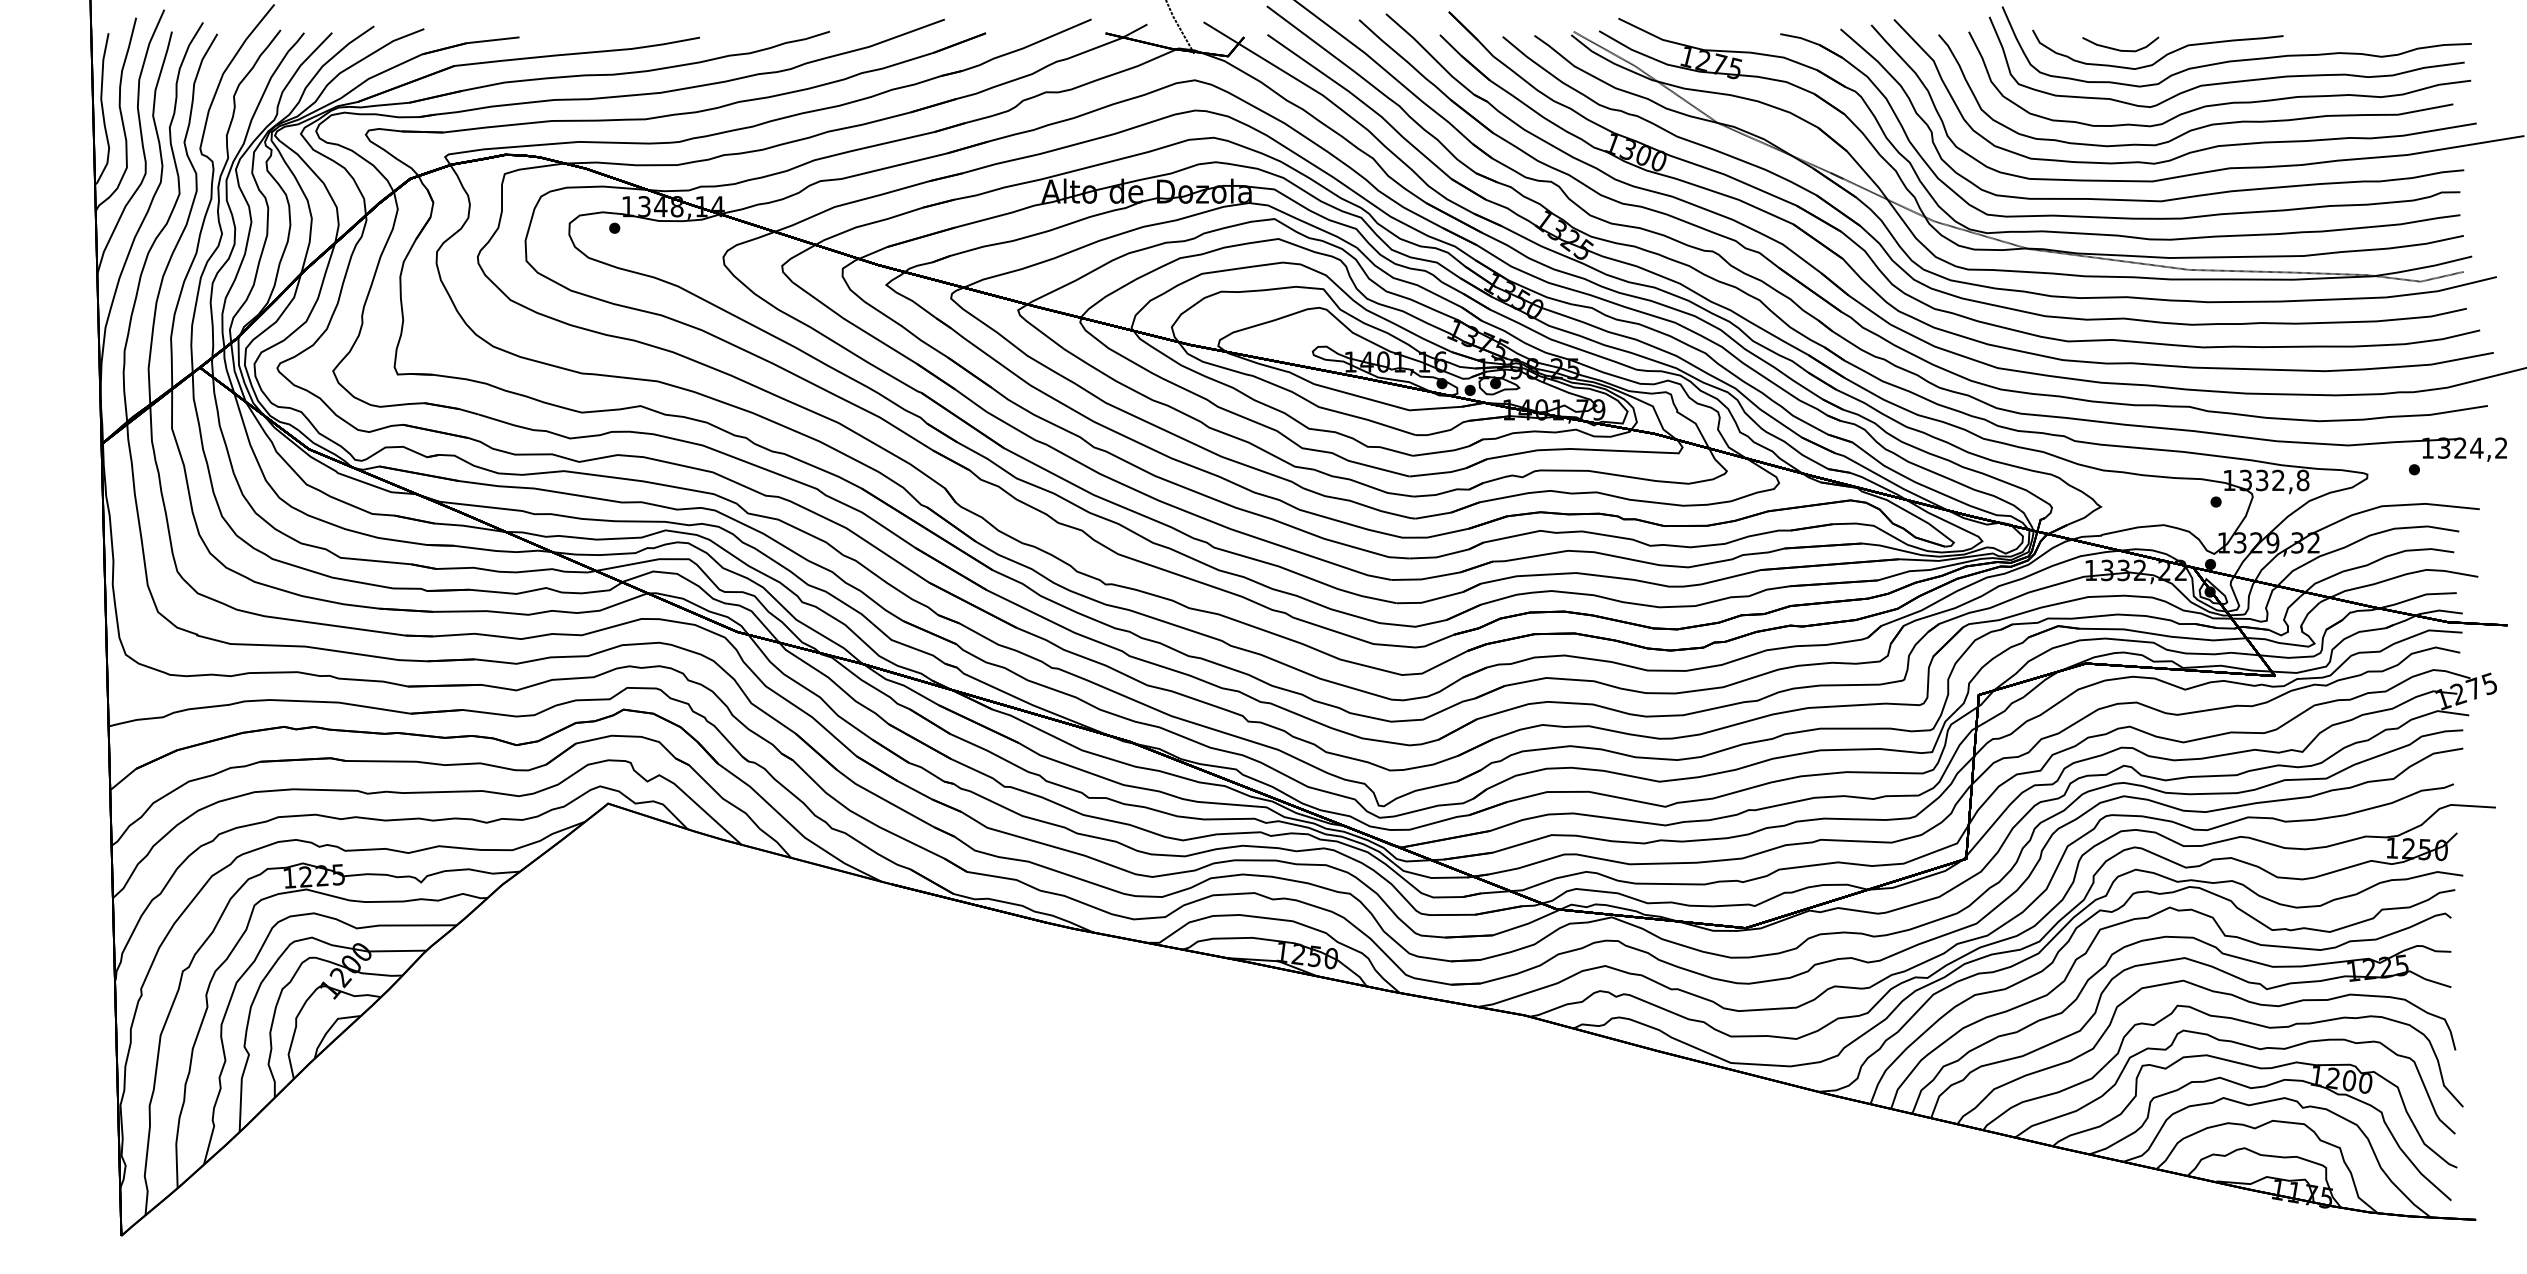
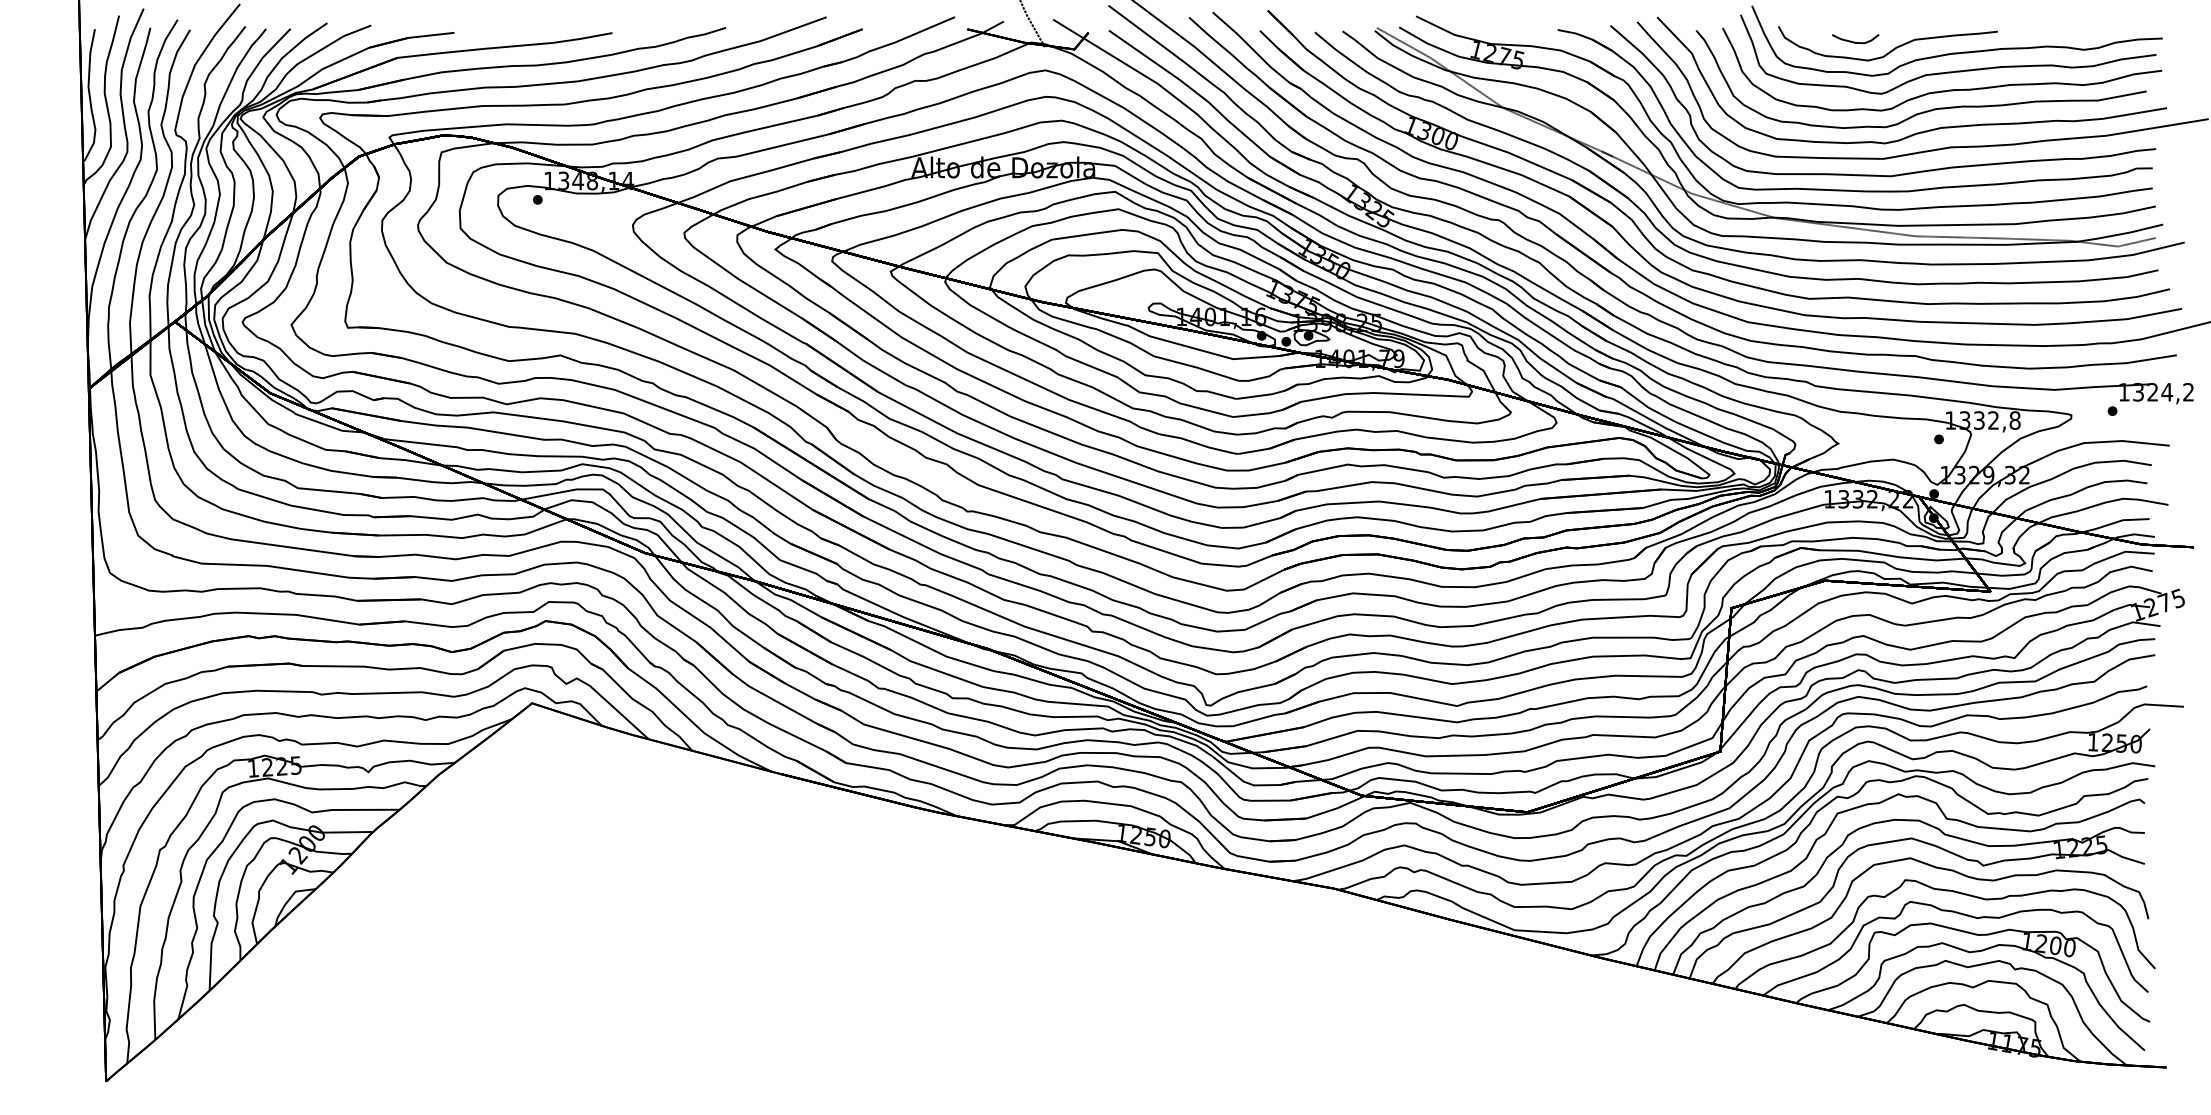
part: (2120, 44) -> (1855, 39), size x0.7

